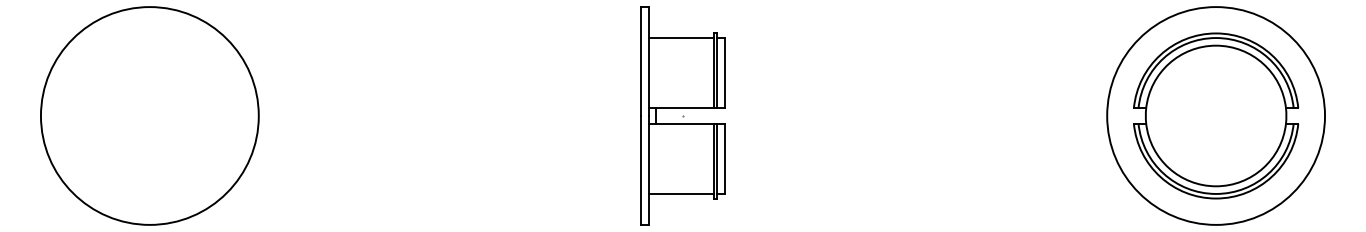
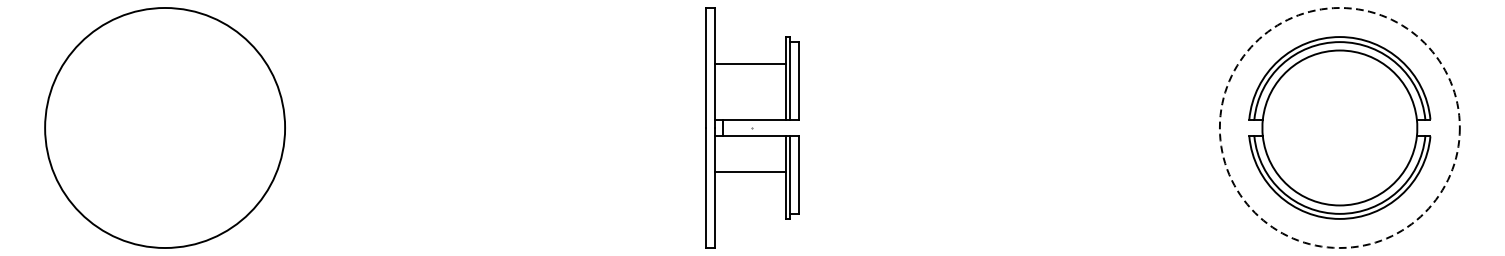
line: (680, 38) -> (749, 64), moved
circle: (1216, 115) -> (1340, 127), solid -> dashed
line: (680, 193) -> (749, 171), moved

